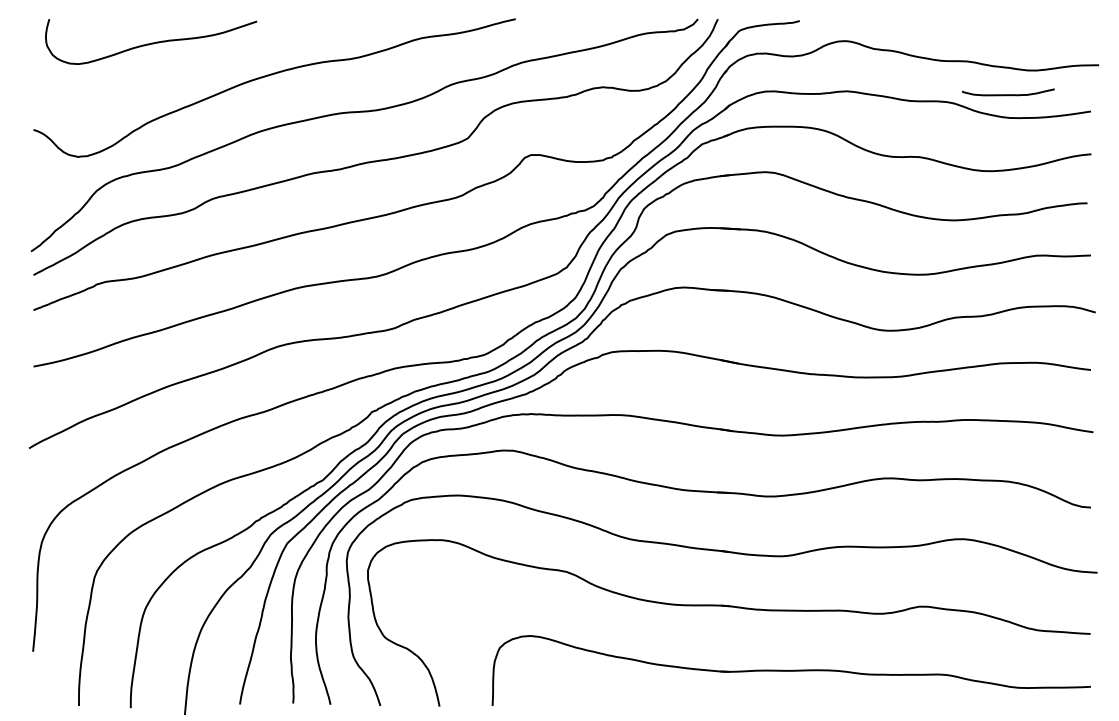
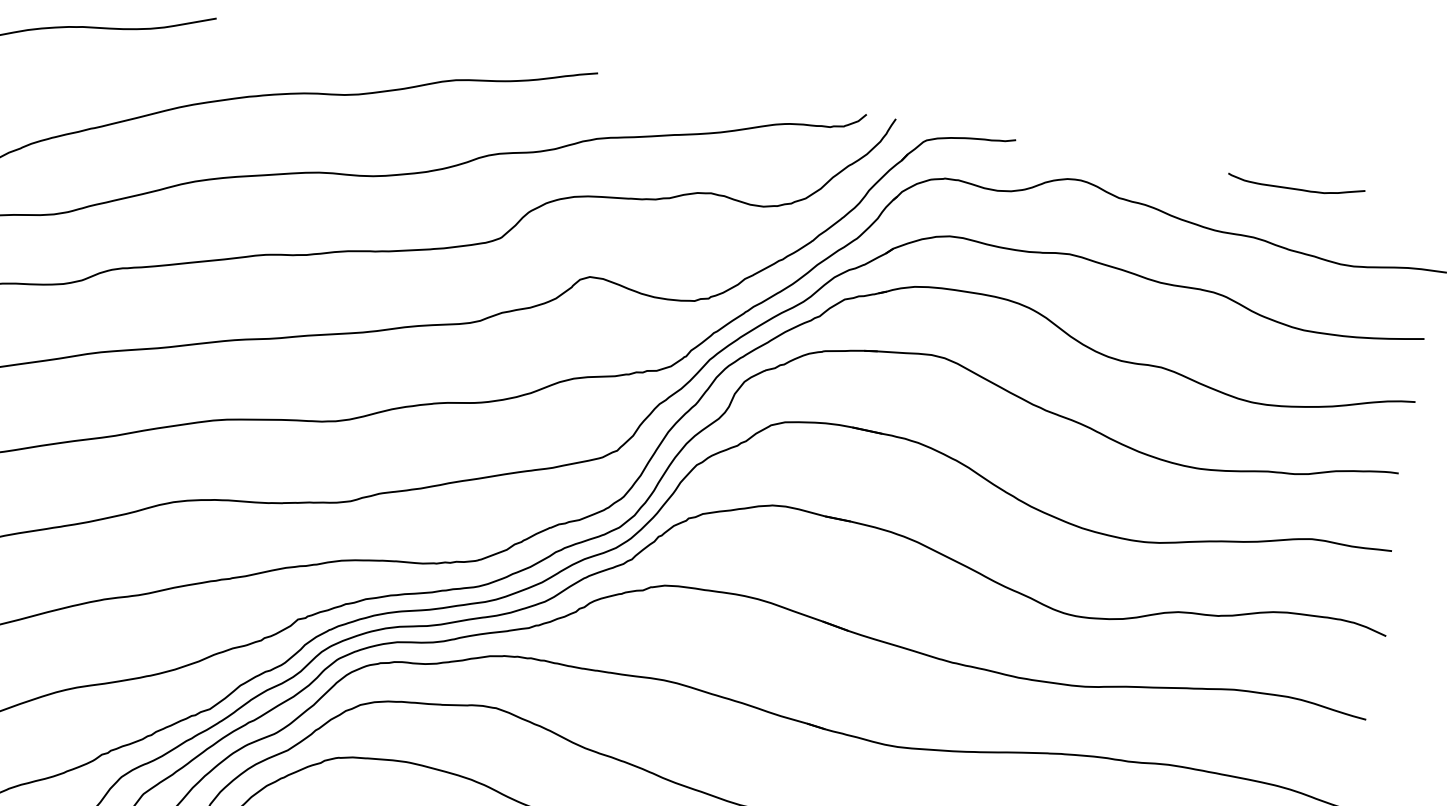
curve: (1007, 94) -> (1294, 188), moved

